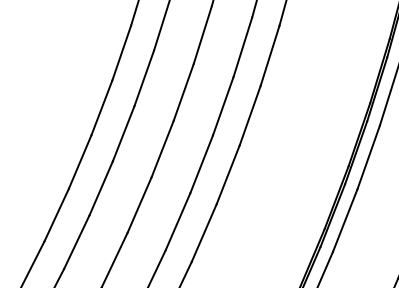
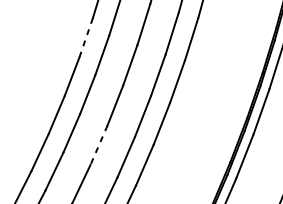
line: (121, 53) -> (86, 37), solid -> dashed
line: (139, 205) -> (98, 145), solid -> dashed

